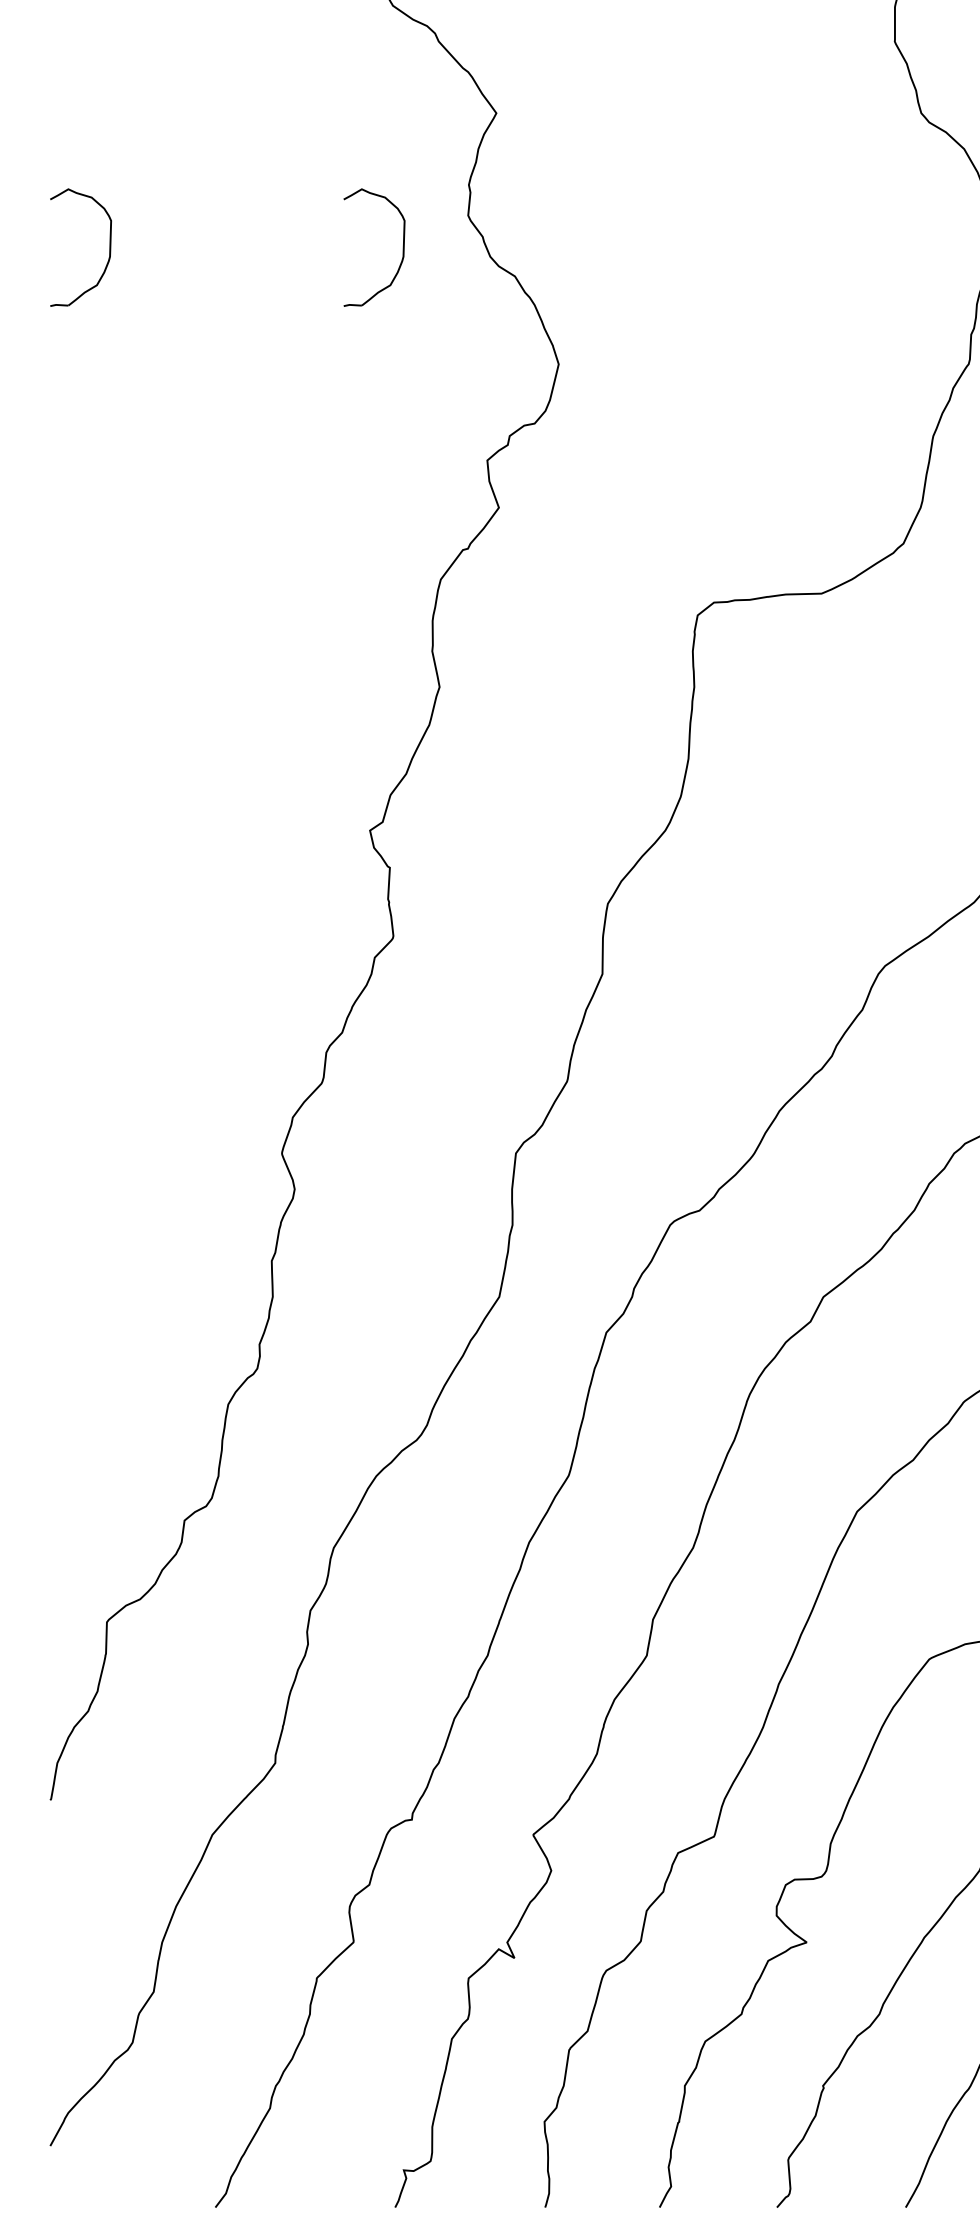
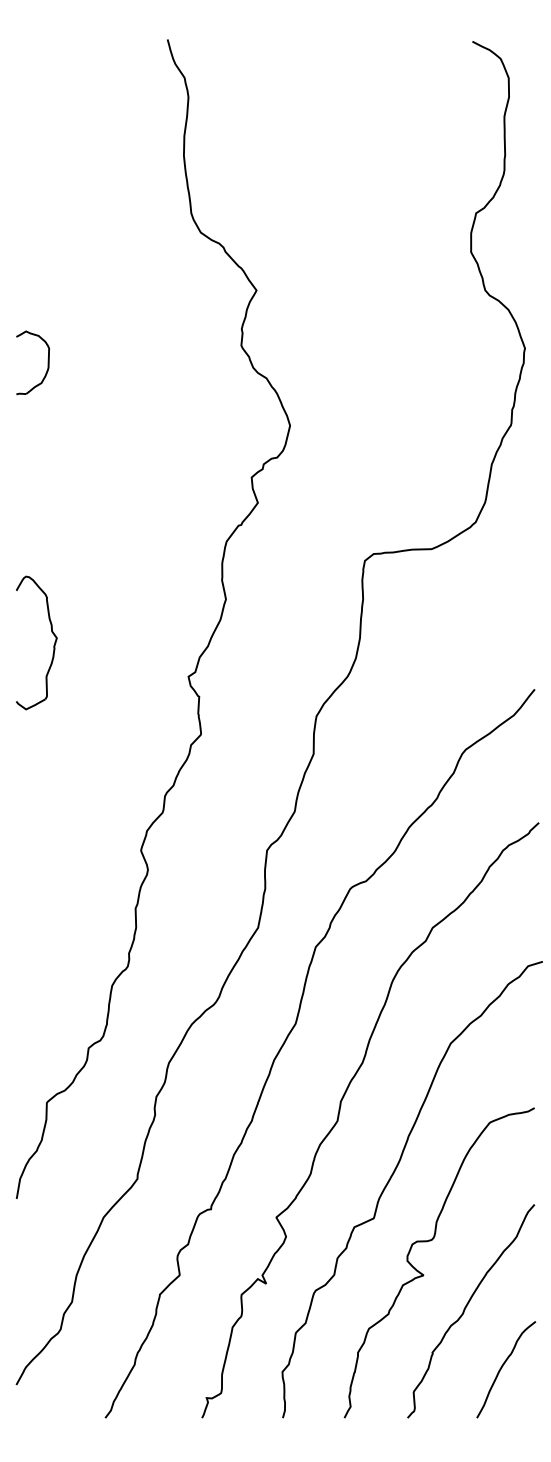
part: (401, 246) -> (205, 362), removed
part: (119, 772) -> (53, 645), added

